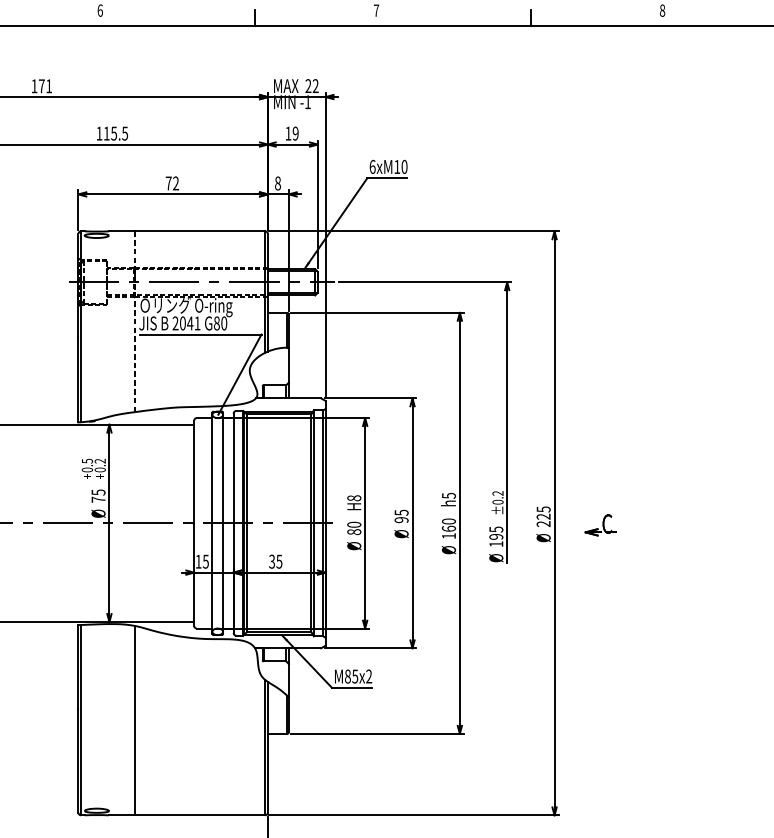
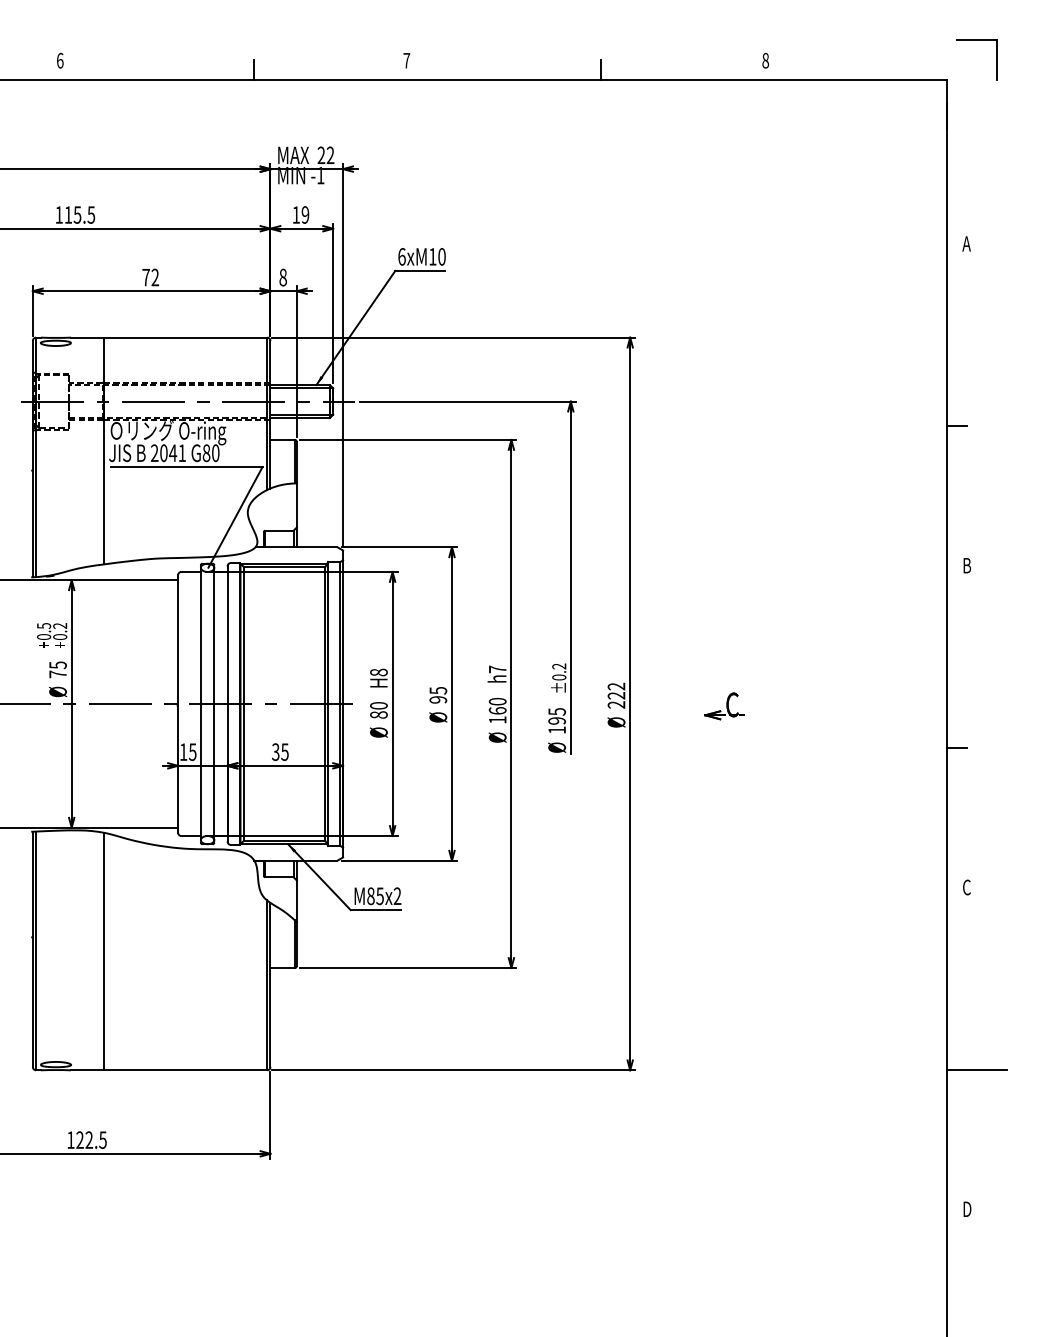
line: (134, 321) -> (103, 450), dashed -> solid
text: (448, 495) -> (497, 669), h5 -> h7
text: (543, 509) -> (616, 686), 225 -> 222
part: (601, 525) -> (724, 706), moved

